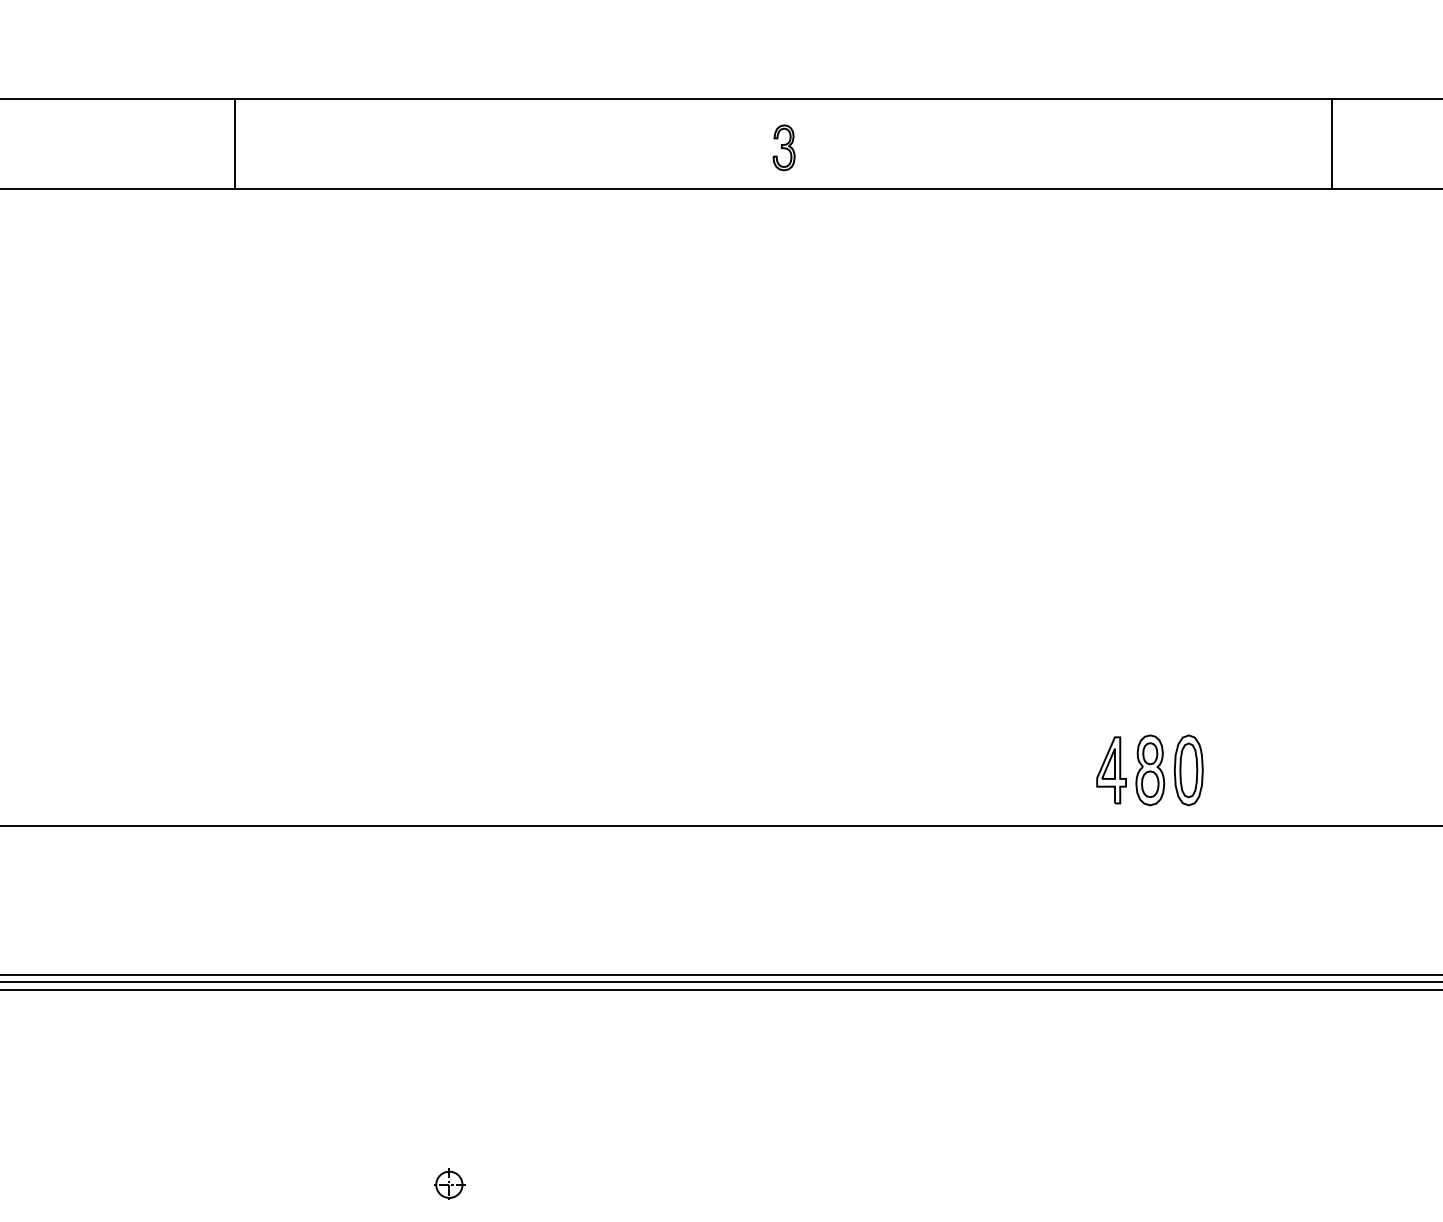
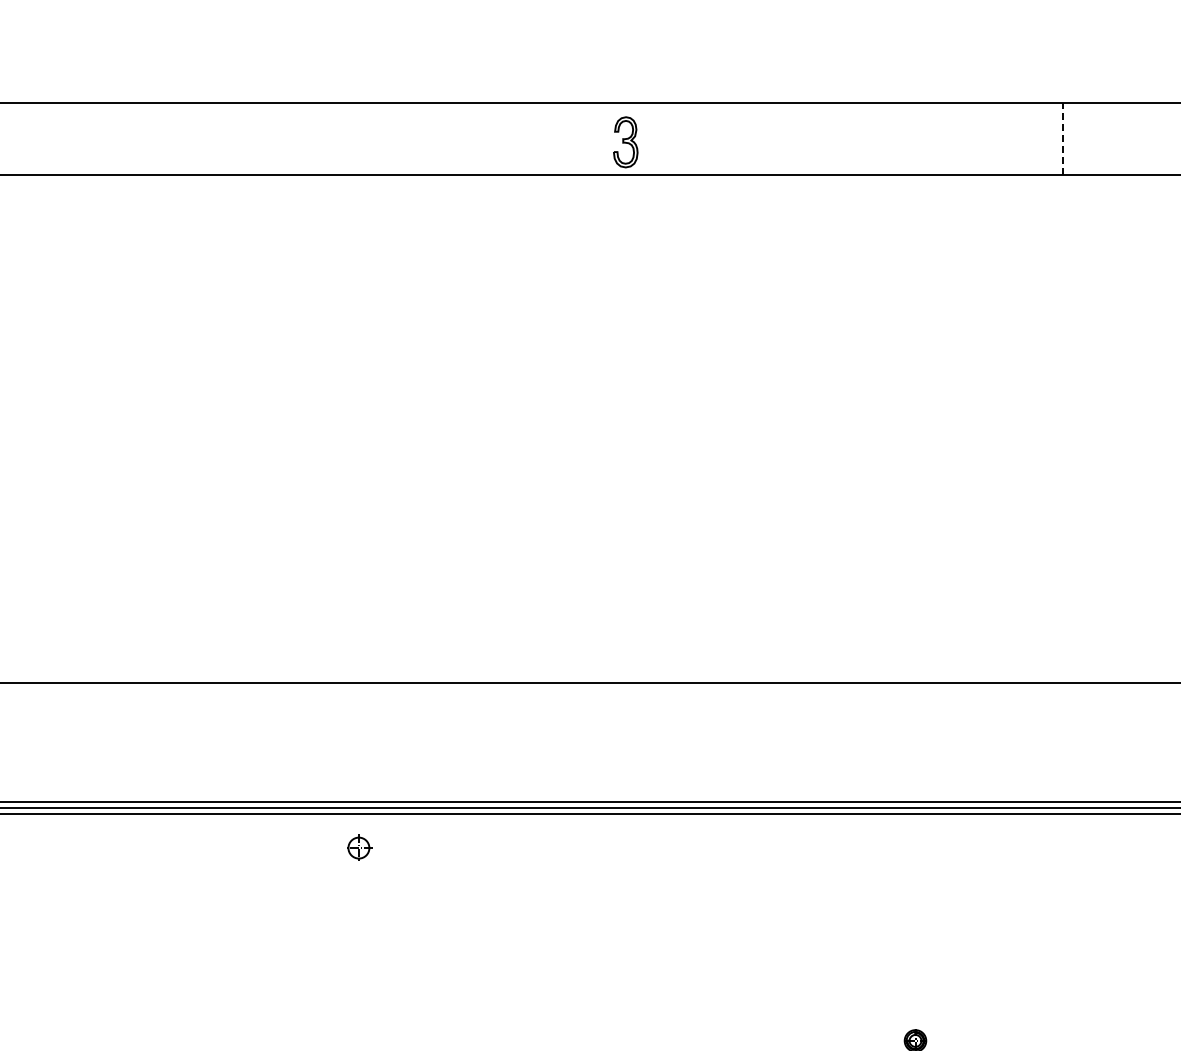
line: (234, 143) -> (187, 138), removed
line: (1332, 144) -> (1063, 139), solid -> dashed
part: (783, 146) -> (625, 141), size x1.4
part: (1149, 770) -> (917, 638), removed
part: (450, 1184) -> (359, 847), moved

